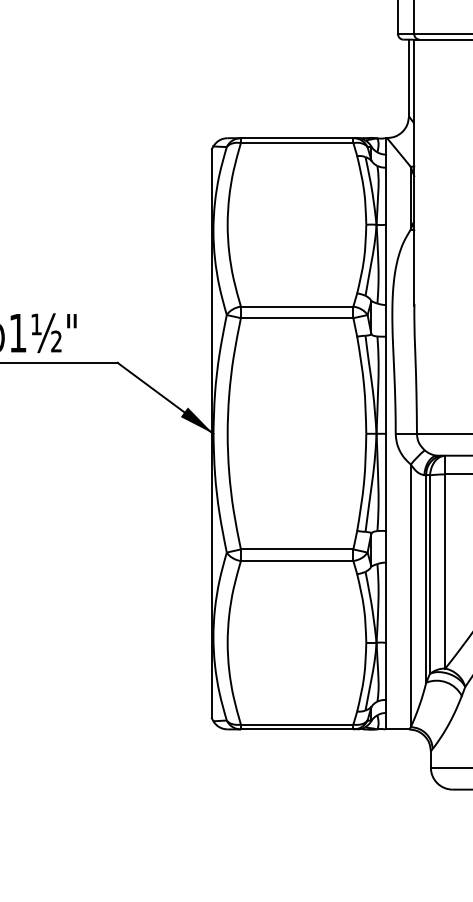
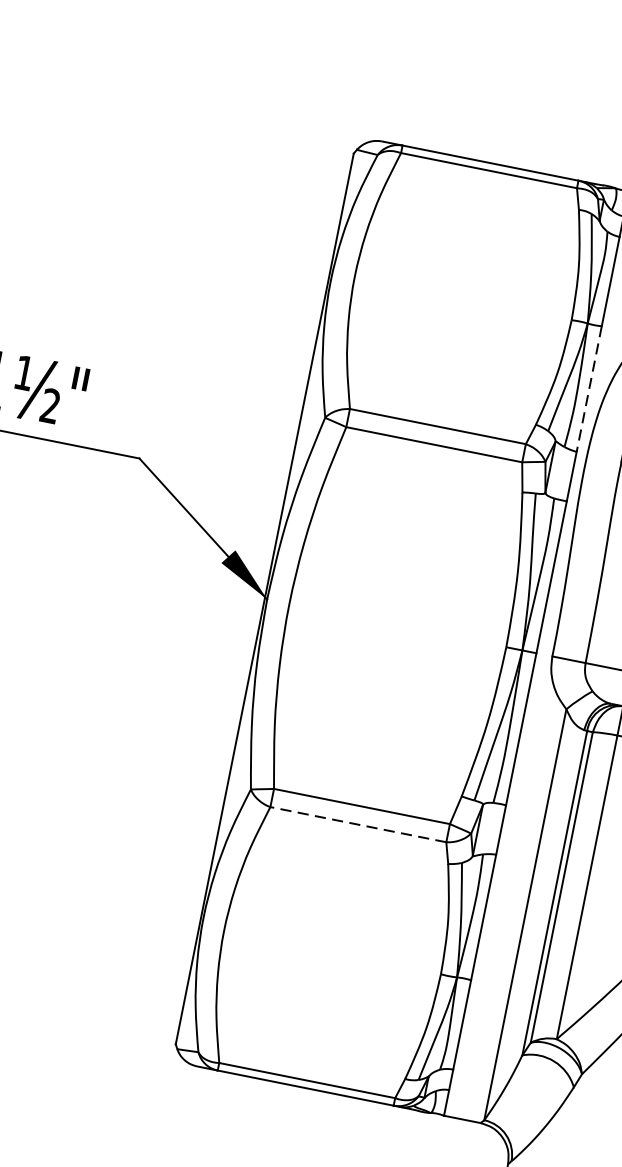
line: (385, 265) -> (588, 389), solid -> dashed
line: (296, 561) -> (357, 825), solid -> dashed

